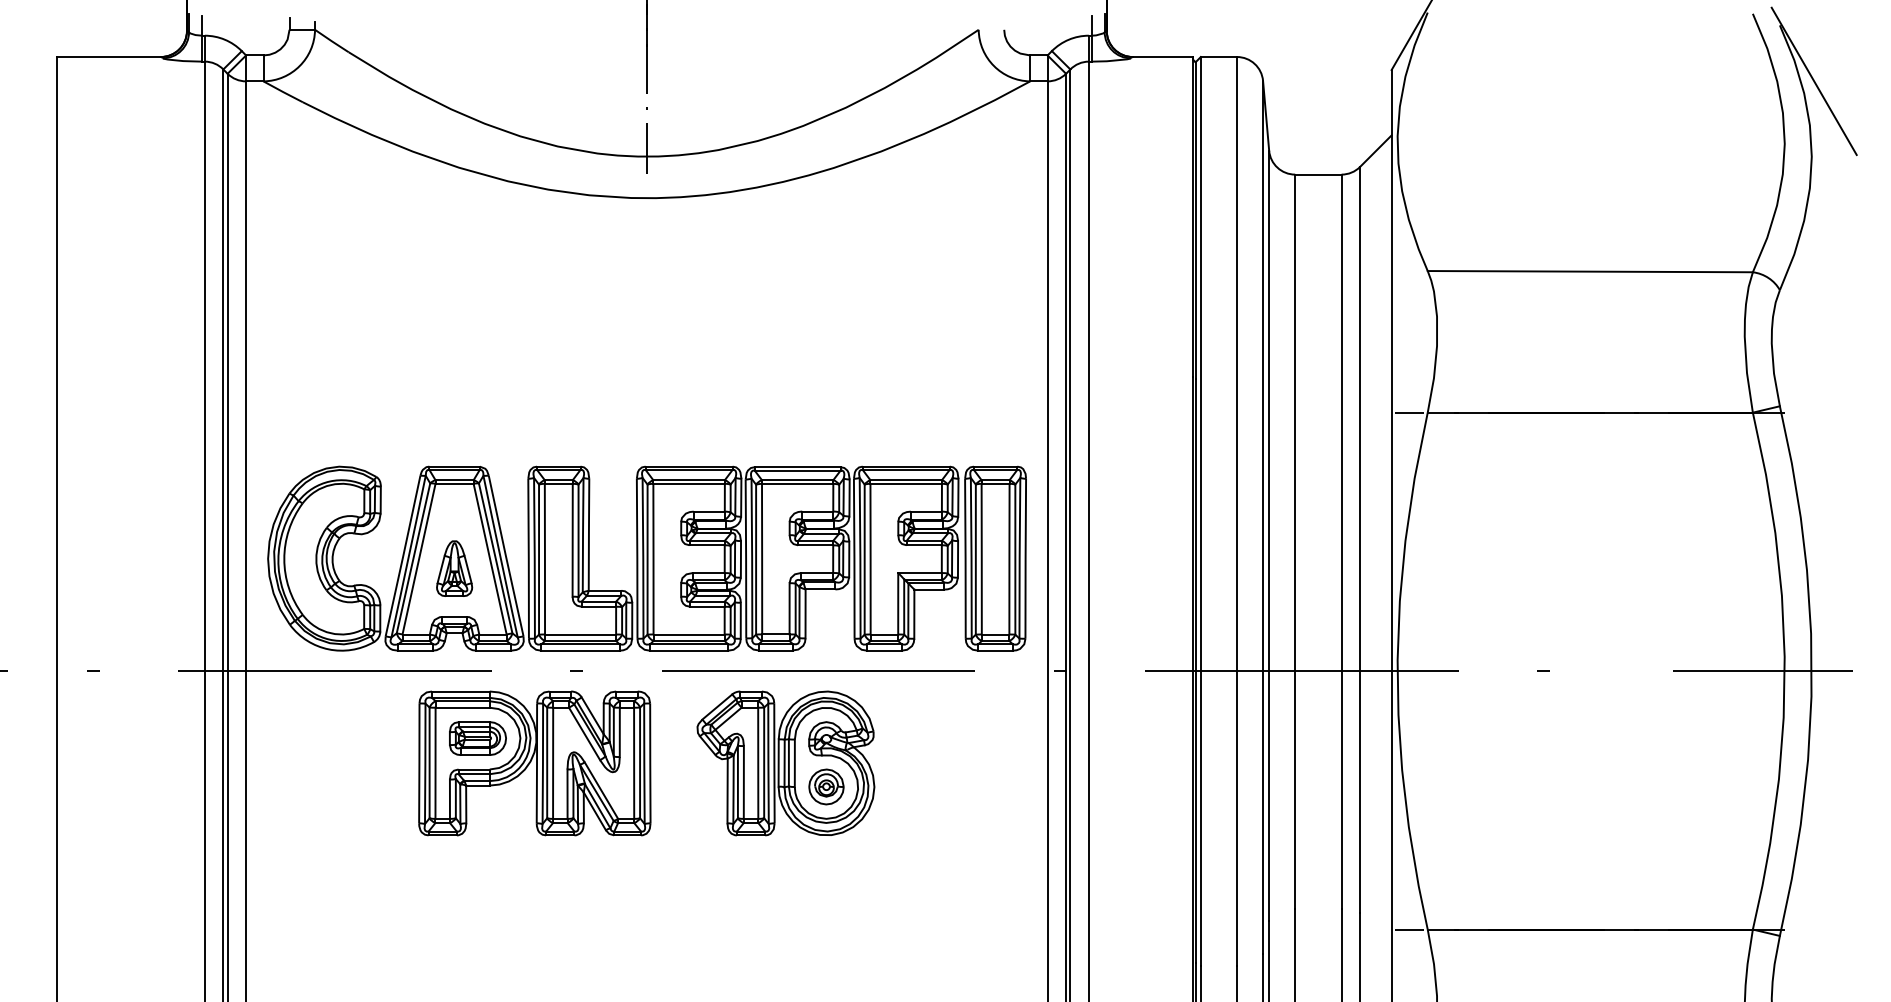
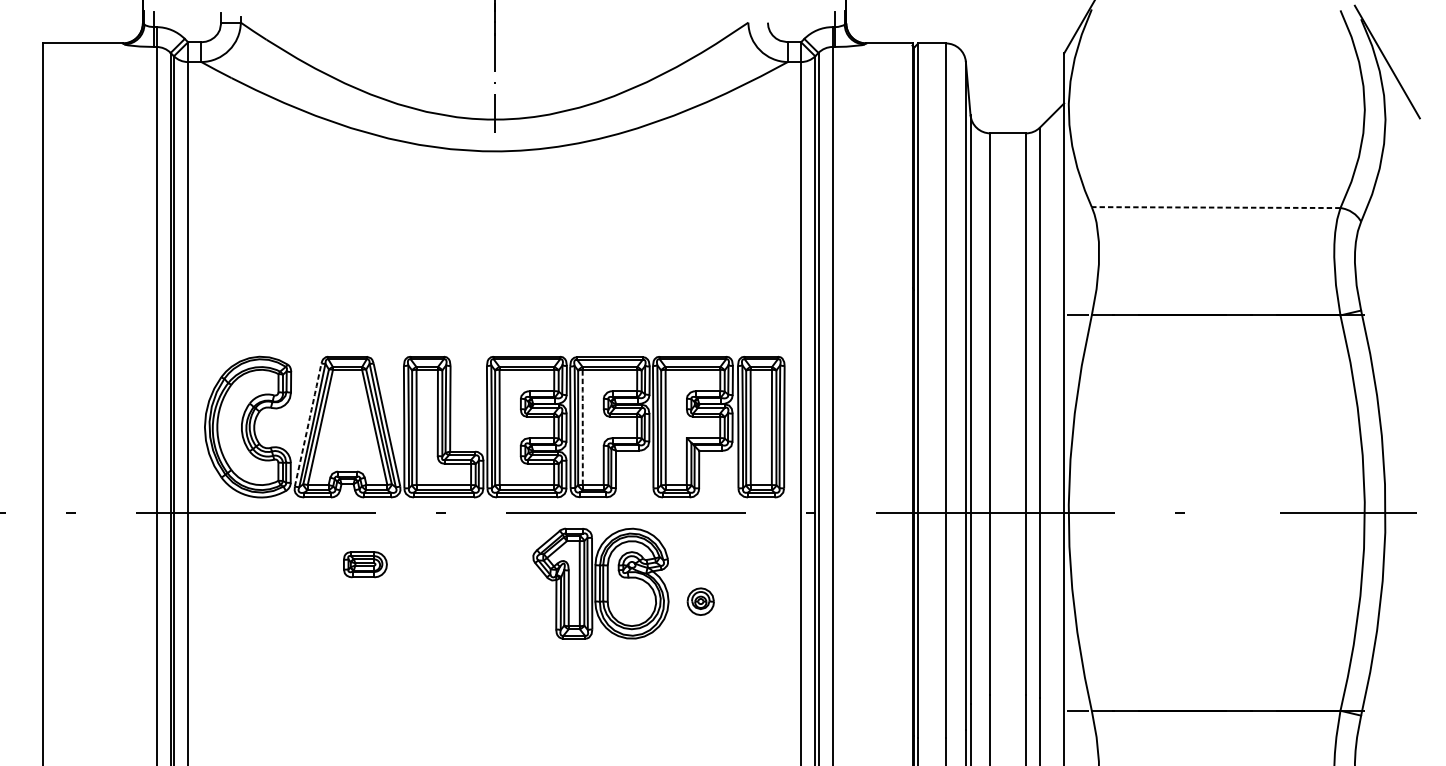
line: (1590, 271) -> (1216, 207), solid -> dashed
arc: (403, 555) -> (308, 424), solid -> dashed
arc: (762, 559) -> (583, 427), solid -> dashed
part: (454, 568) -> (347, 434), removed
part: (534, 763) -> (408, 583), removed
part: (826, 786) -> (700, 601), moved

